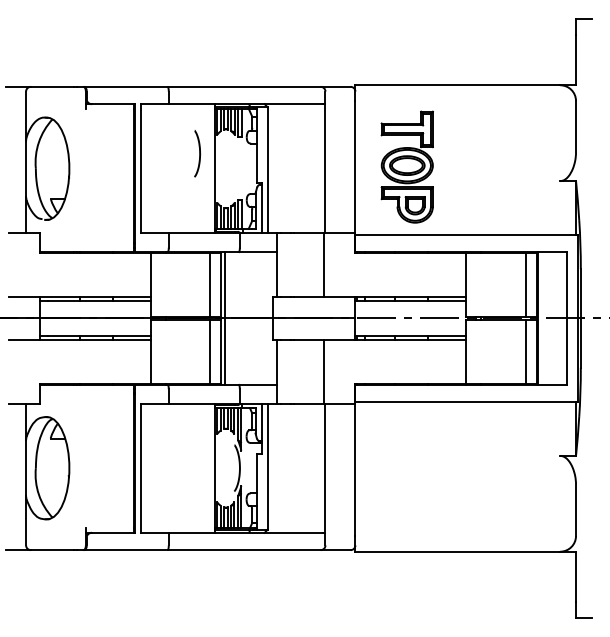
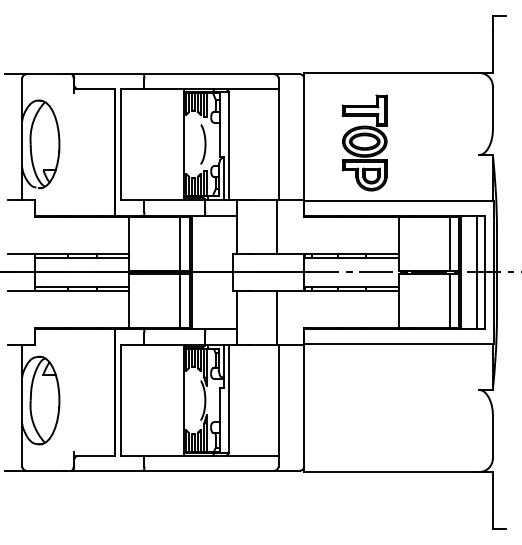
curve: (199, 153) -> (204, 144), moved
part: (406, 166) -> (364, 142), moved
line: (557, 318) -> (477, 272), added

